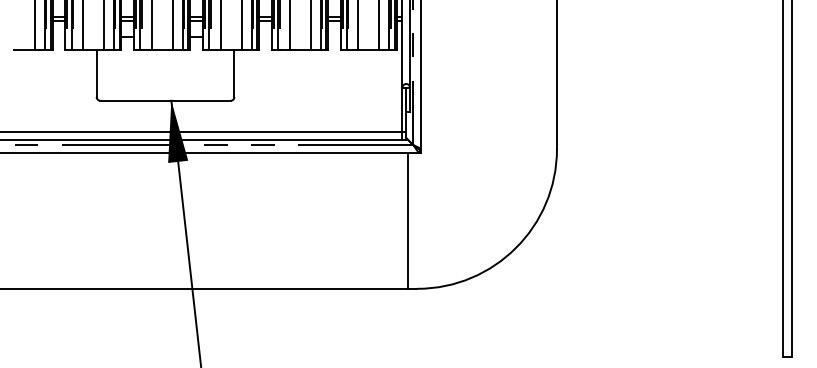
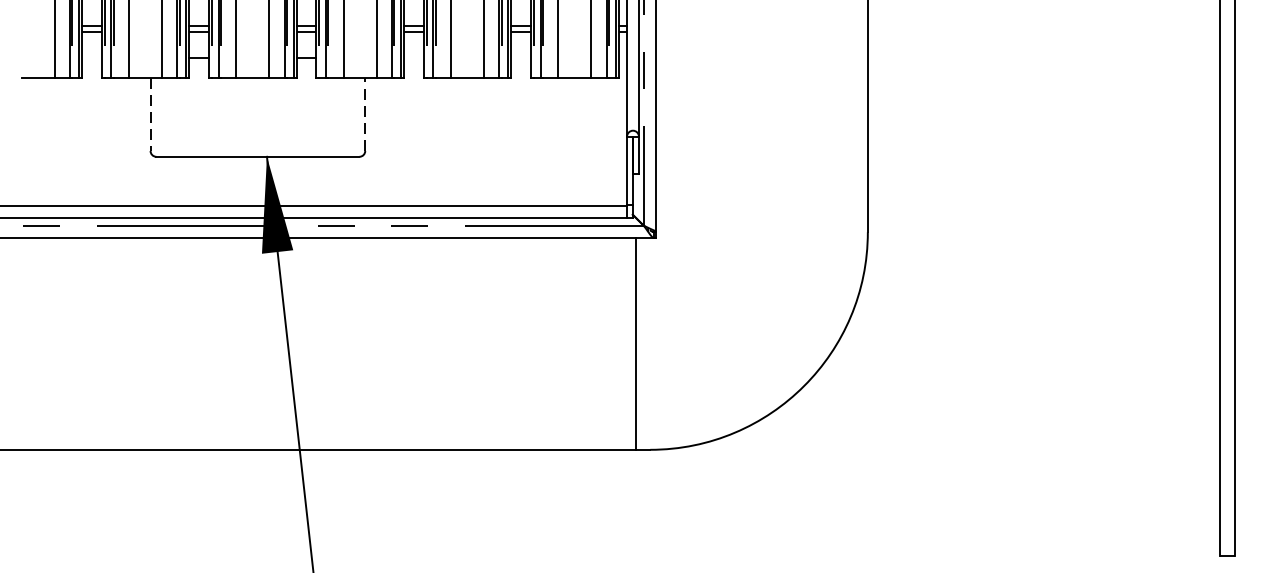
line: (96, 73) -> (150, 114), solid -> dashed
line: (234, 73) -> (365, 114), solid -> dashed

